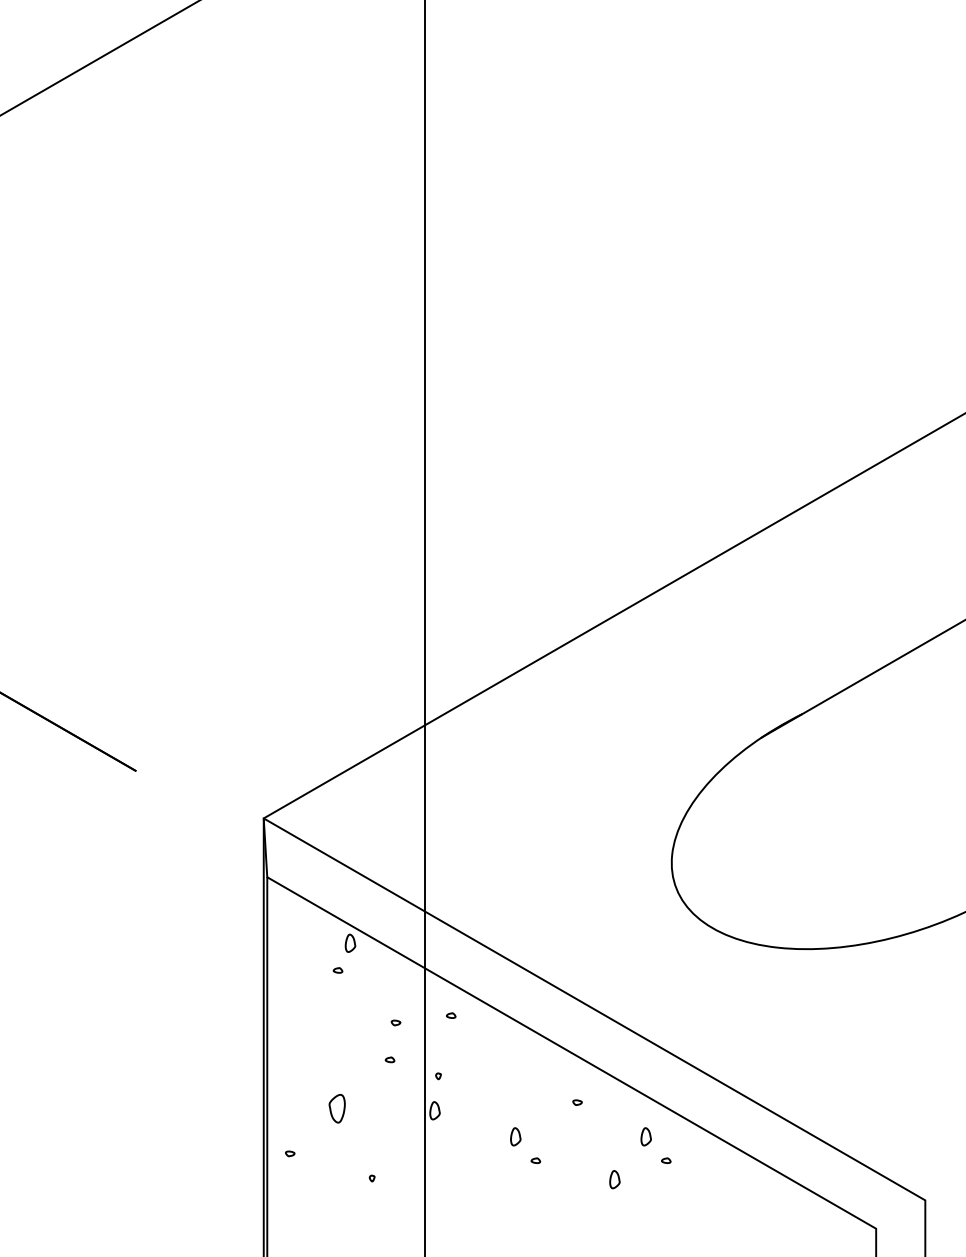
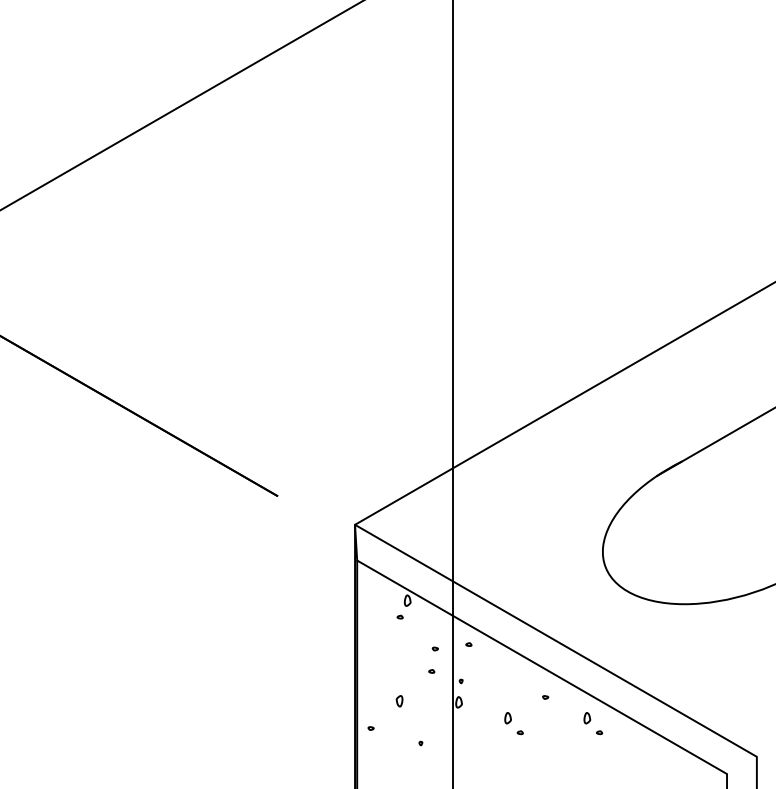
part: (336, 1109) -> (399, 701), size x0.62
part: (615, 1180) -> (568, 744), removed

